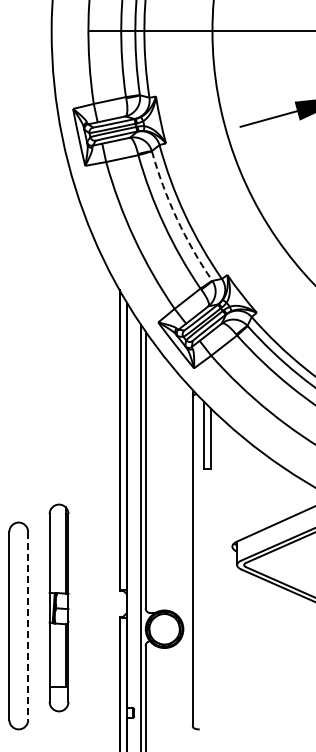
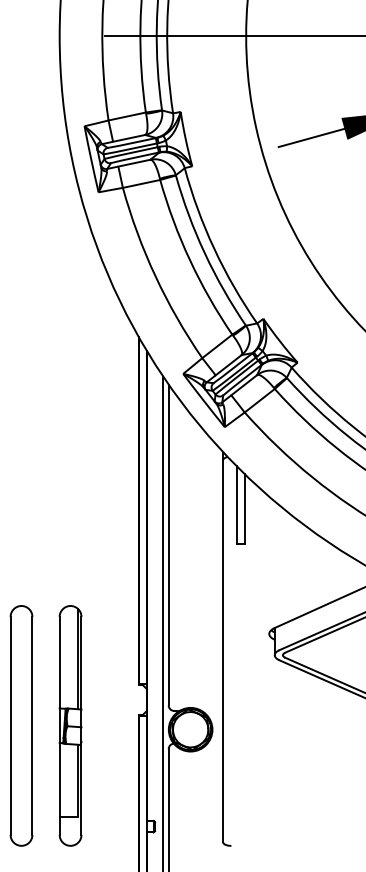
arc: (176, 218) -> (204, 253), dashed -> solid
part: (58, 607) -> (69, 725), moved
line: (28, 626) -> (32, 726), dashed -> solid

